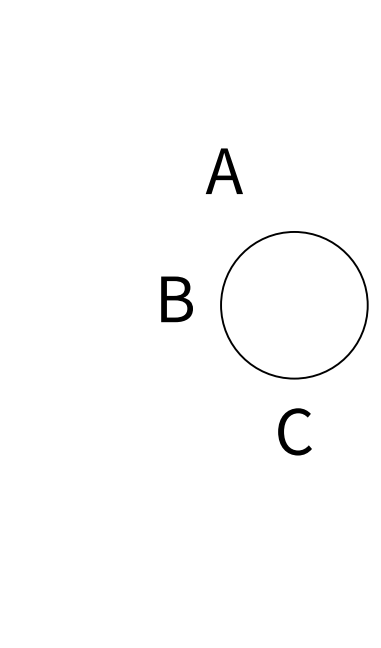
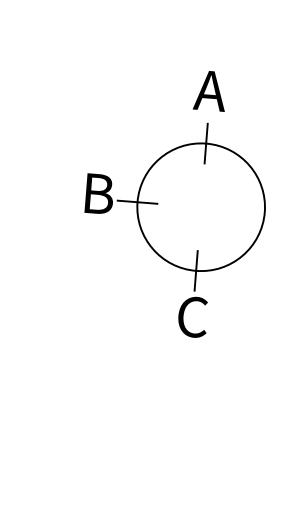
text: (224, 170) -> (210, 90), moved
line: (294, 231) -> (206, 143), added
line: (220, 305) -> (137, 202), added
line: (294, 378) -> (196, 270), added

